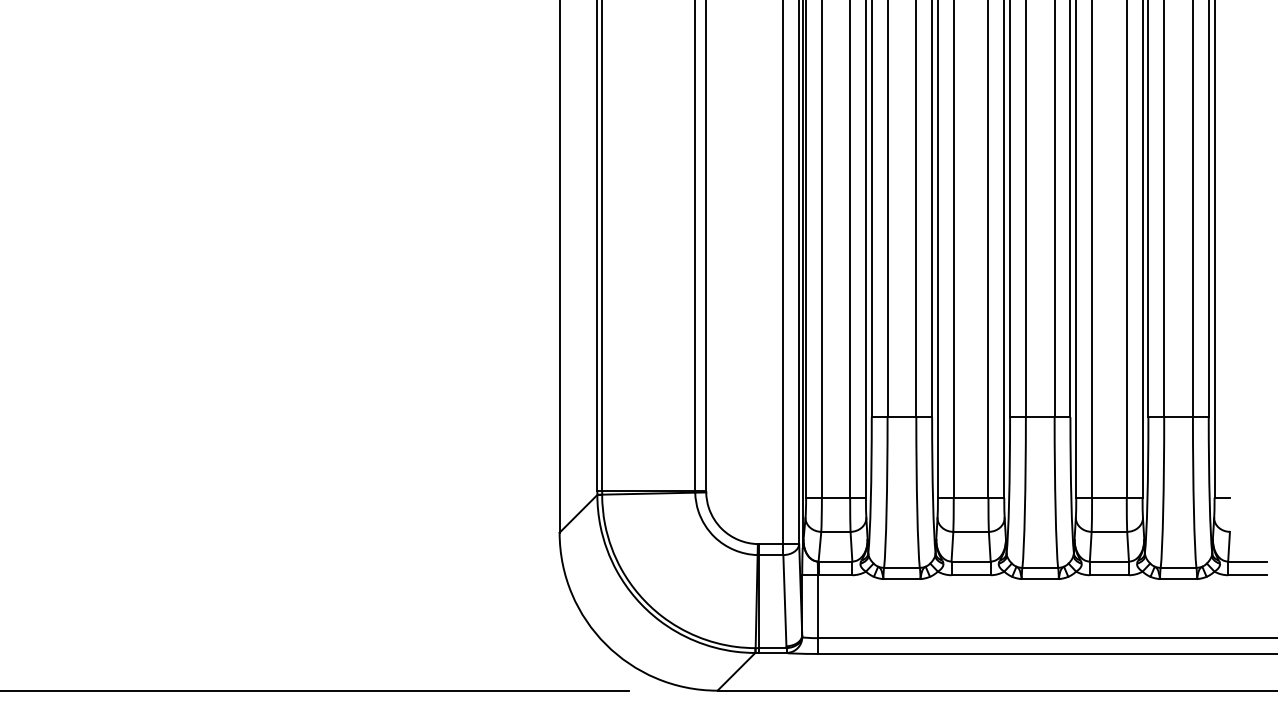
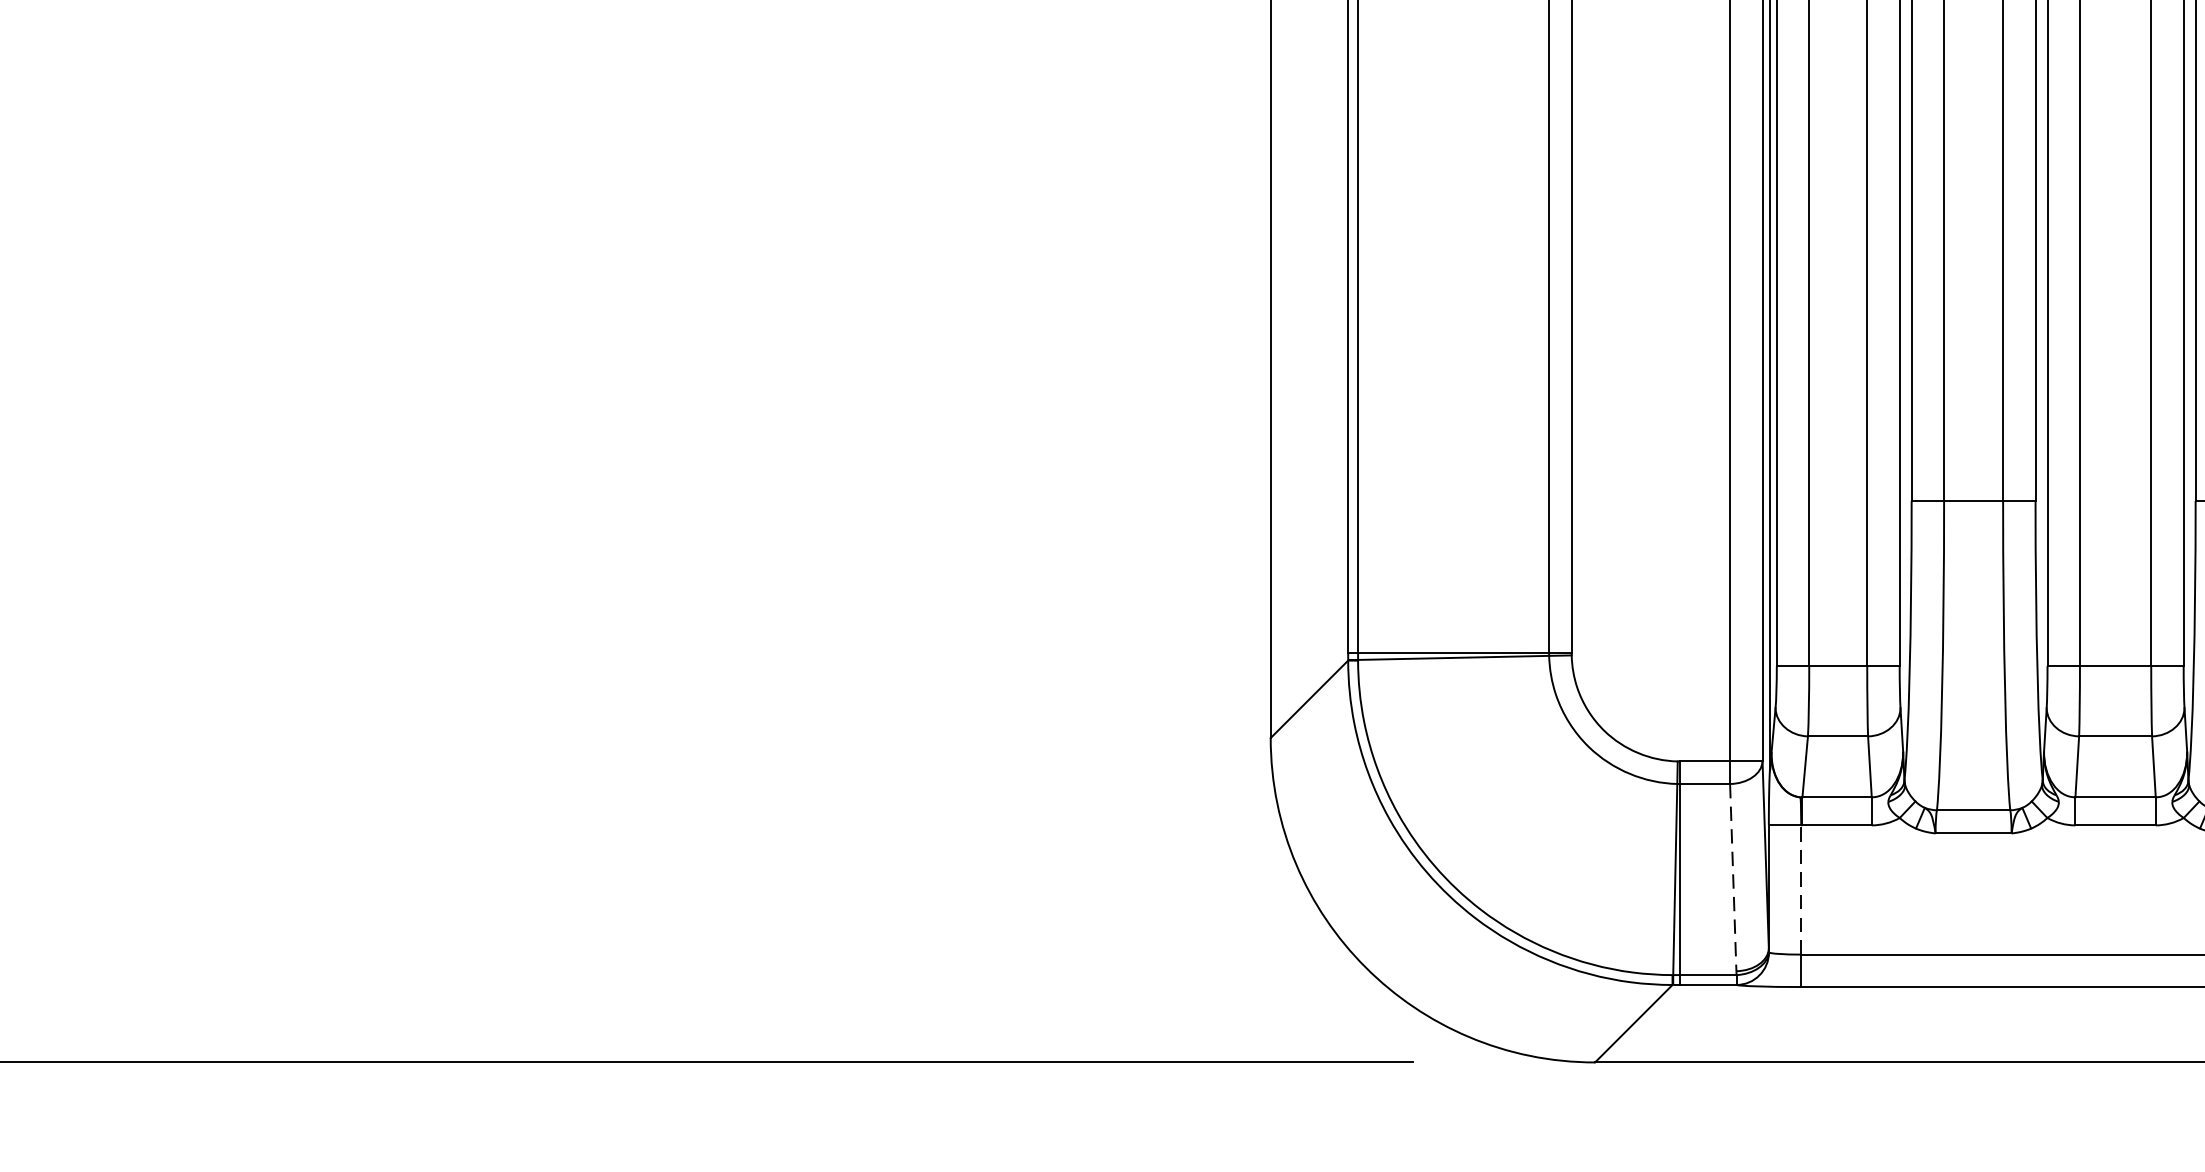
line: (784, 600) -> (1732, 877), solid -> dashed
line: (818, 606) -> (1802, 889), solid -> dashed

